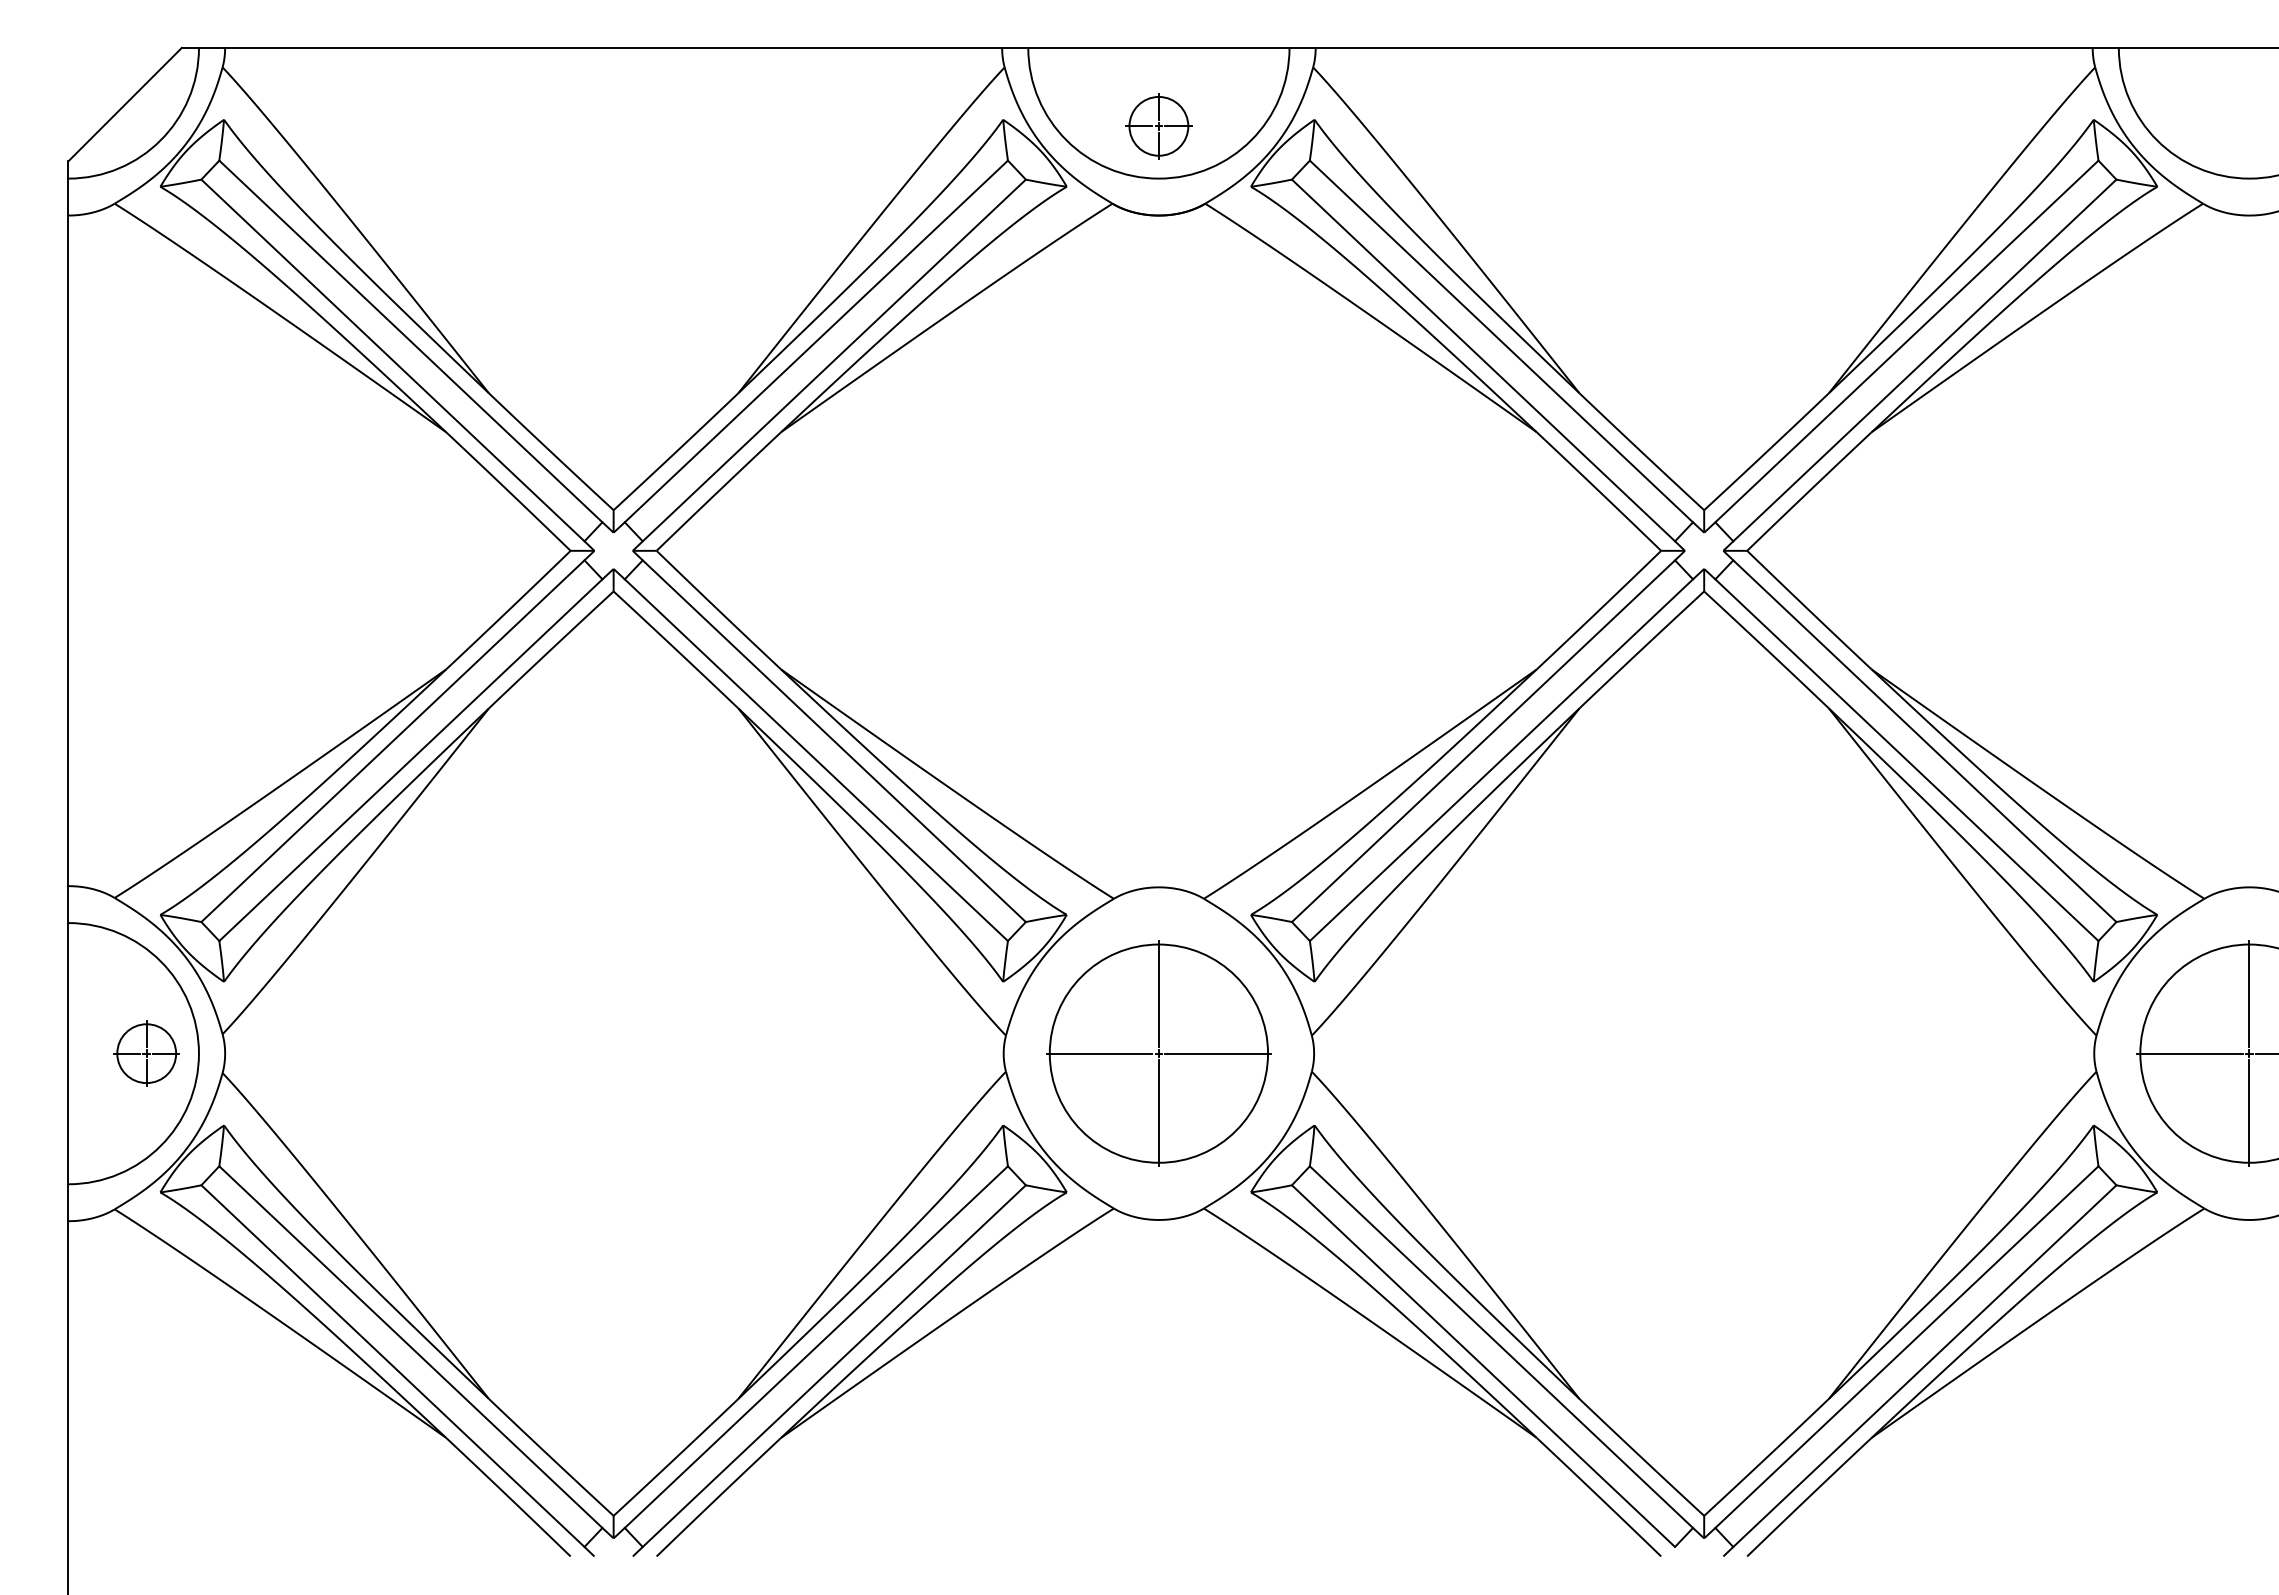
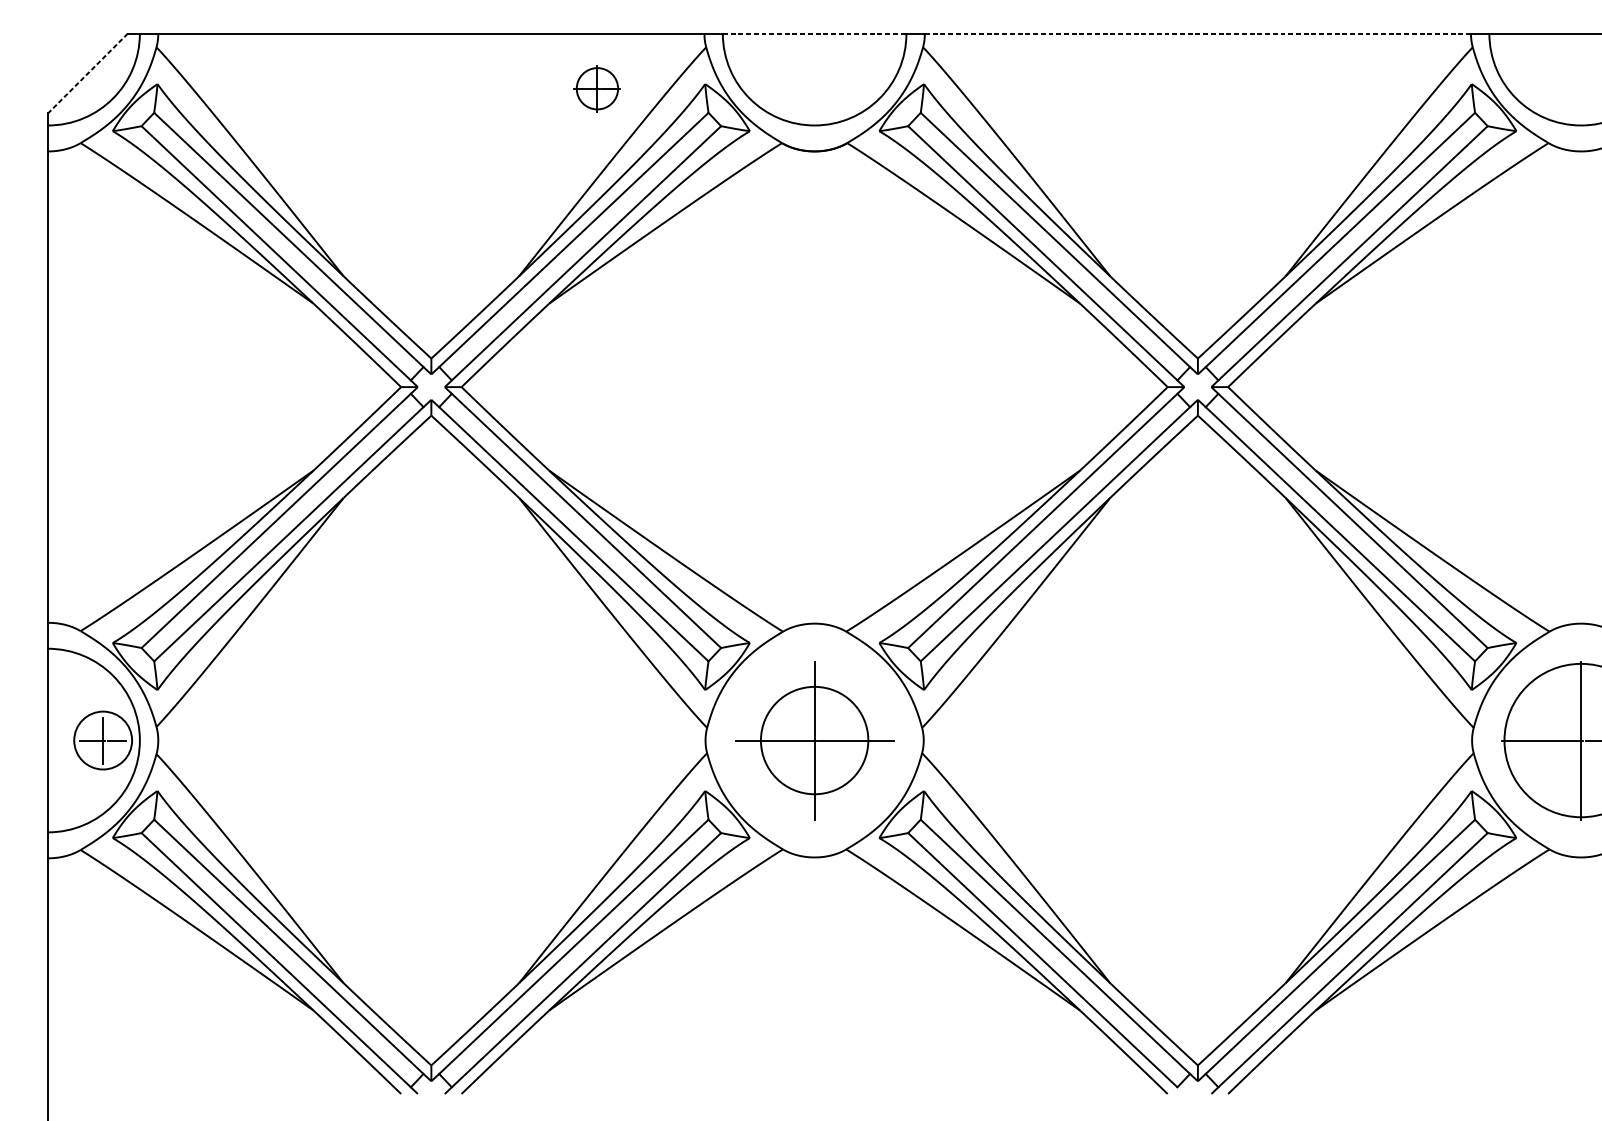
line: (1158, 48) -> (814, 34), solid -> dashed
line: (1703, 48) -> (1197, 34), solid -> dashed
line: (124, 105) -> (87, 74), solid -> dashed
part: (1158, 126) -> (597, 88), moved
circle: (146, 1053) -> (103, 740), size x1.4
circle: (1158, 1053) -> (814, 740), size x0.7

